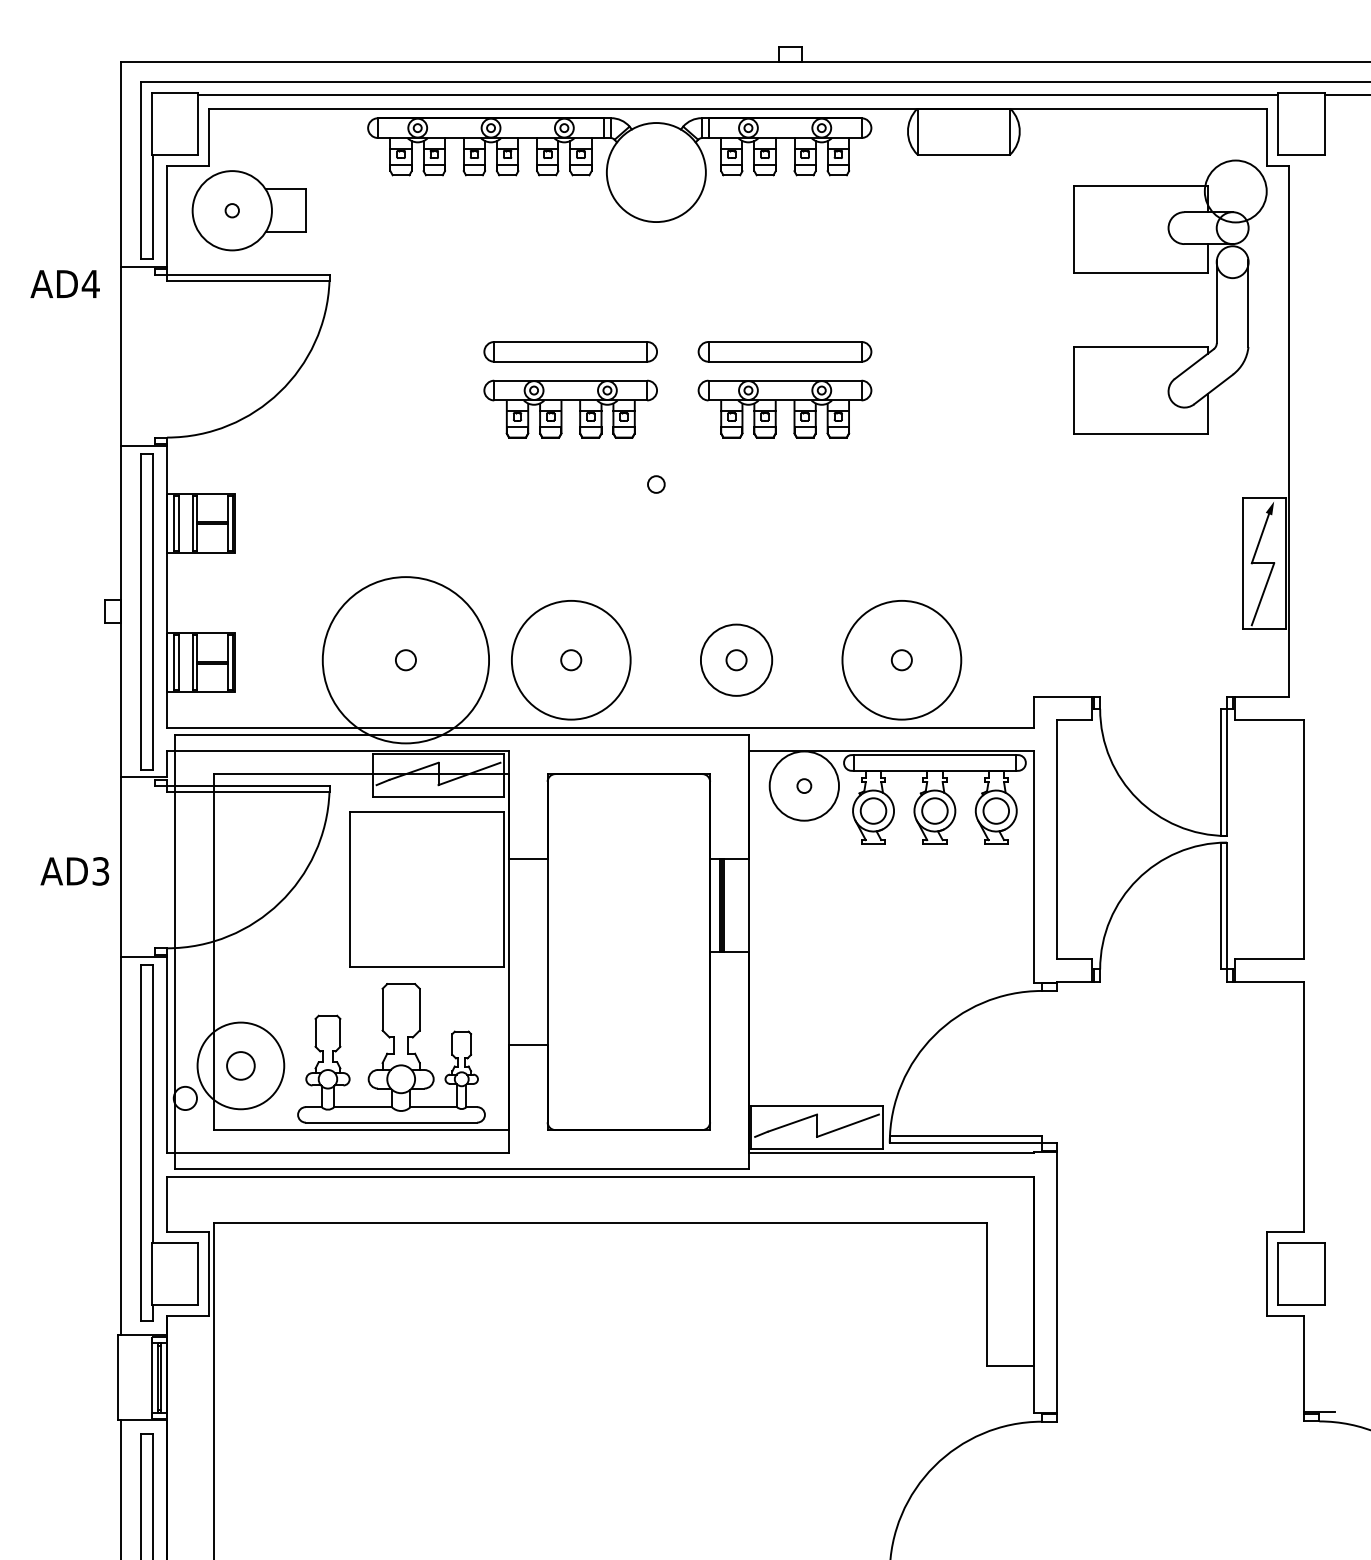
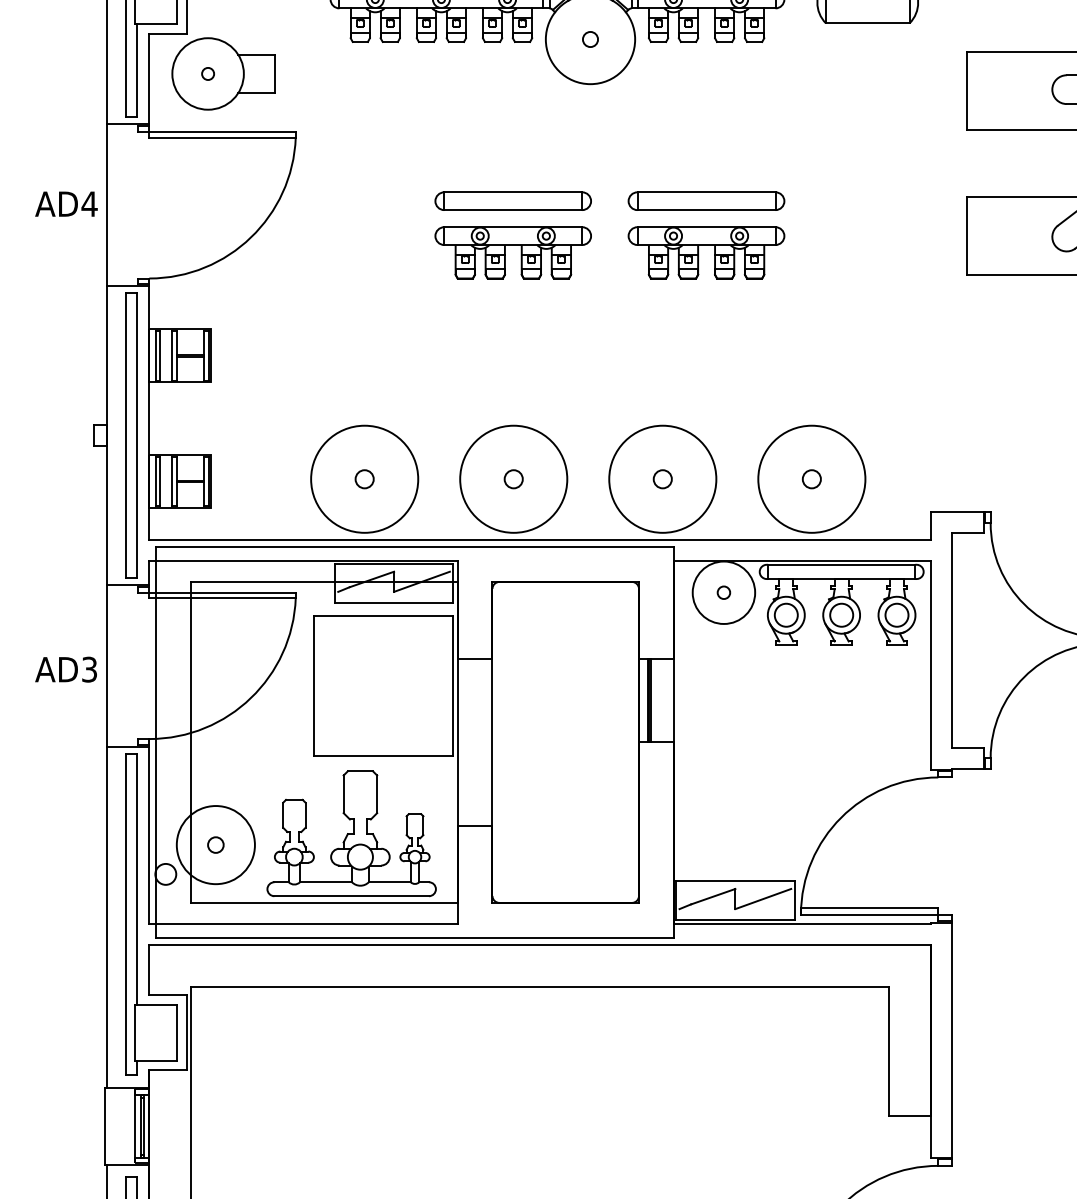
text: (64, 283) -> (65, 203), moved
circle: (656, 484) -> (590, 39), moved
circle: (405, 659) -> (364, 478), size x0.71
circle: (736, 659) -> (662, 478), size x1.67
circle: (240, 1065) -> (215, 844), size x0.62

